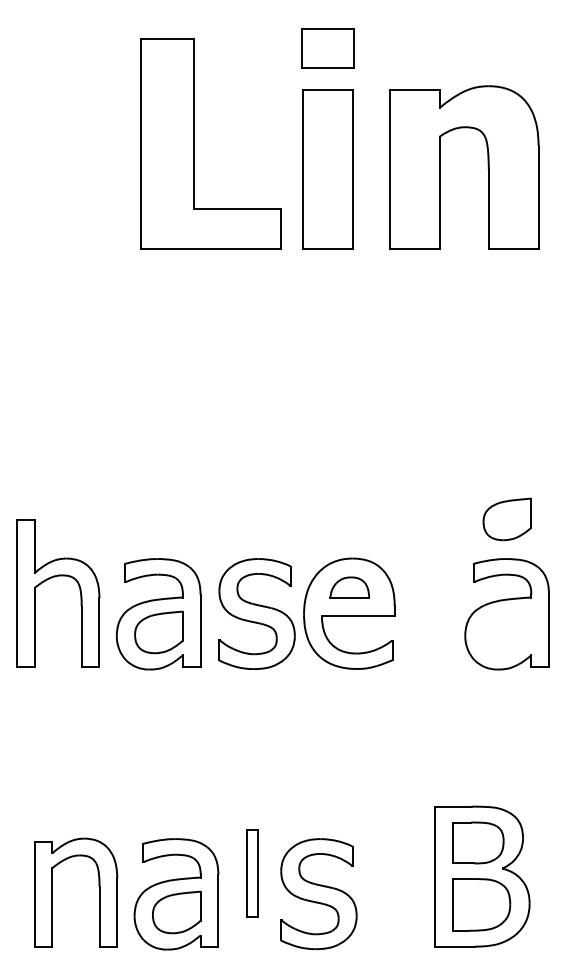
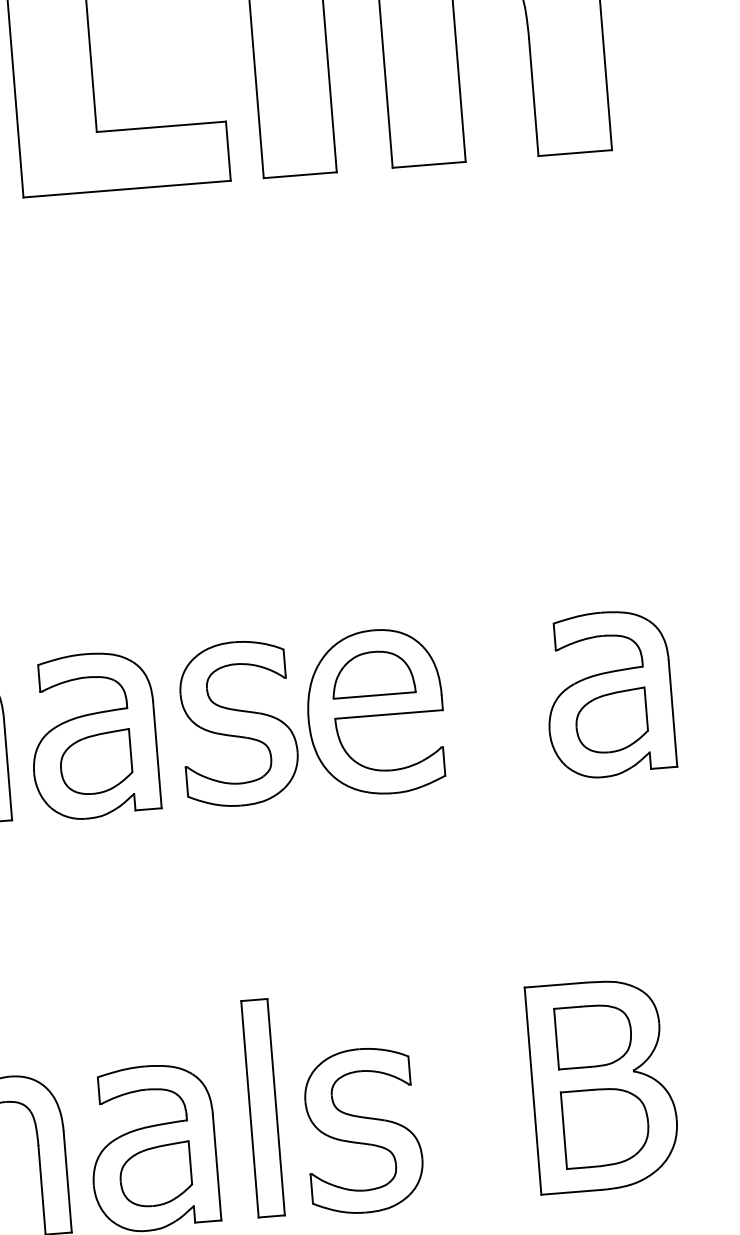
part: (506, 519) -> (610, 721), moved
part: (349, 587) -> (372, 673), size x1.43
part: (252, 873) -> (263, 1108), size x1.67

